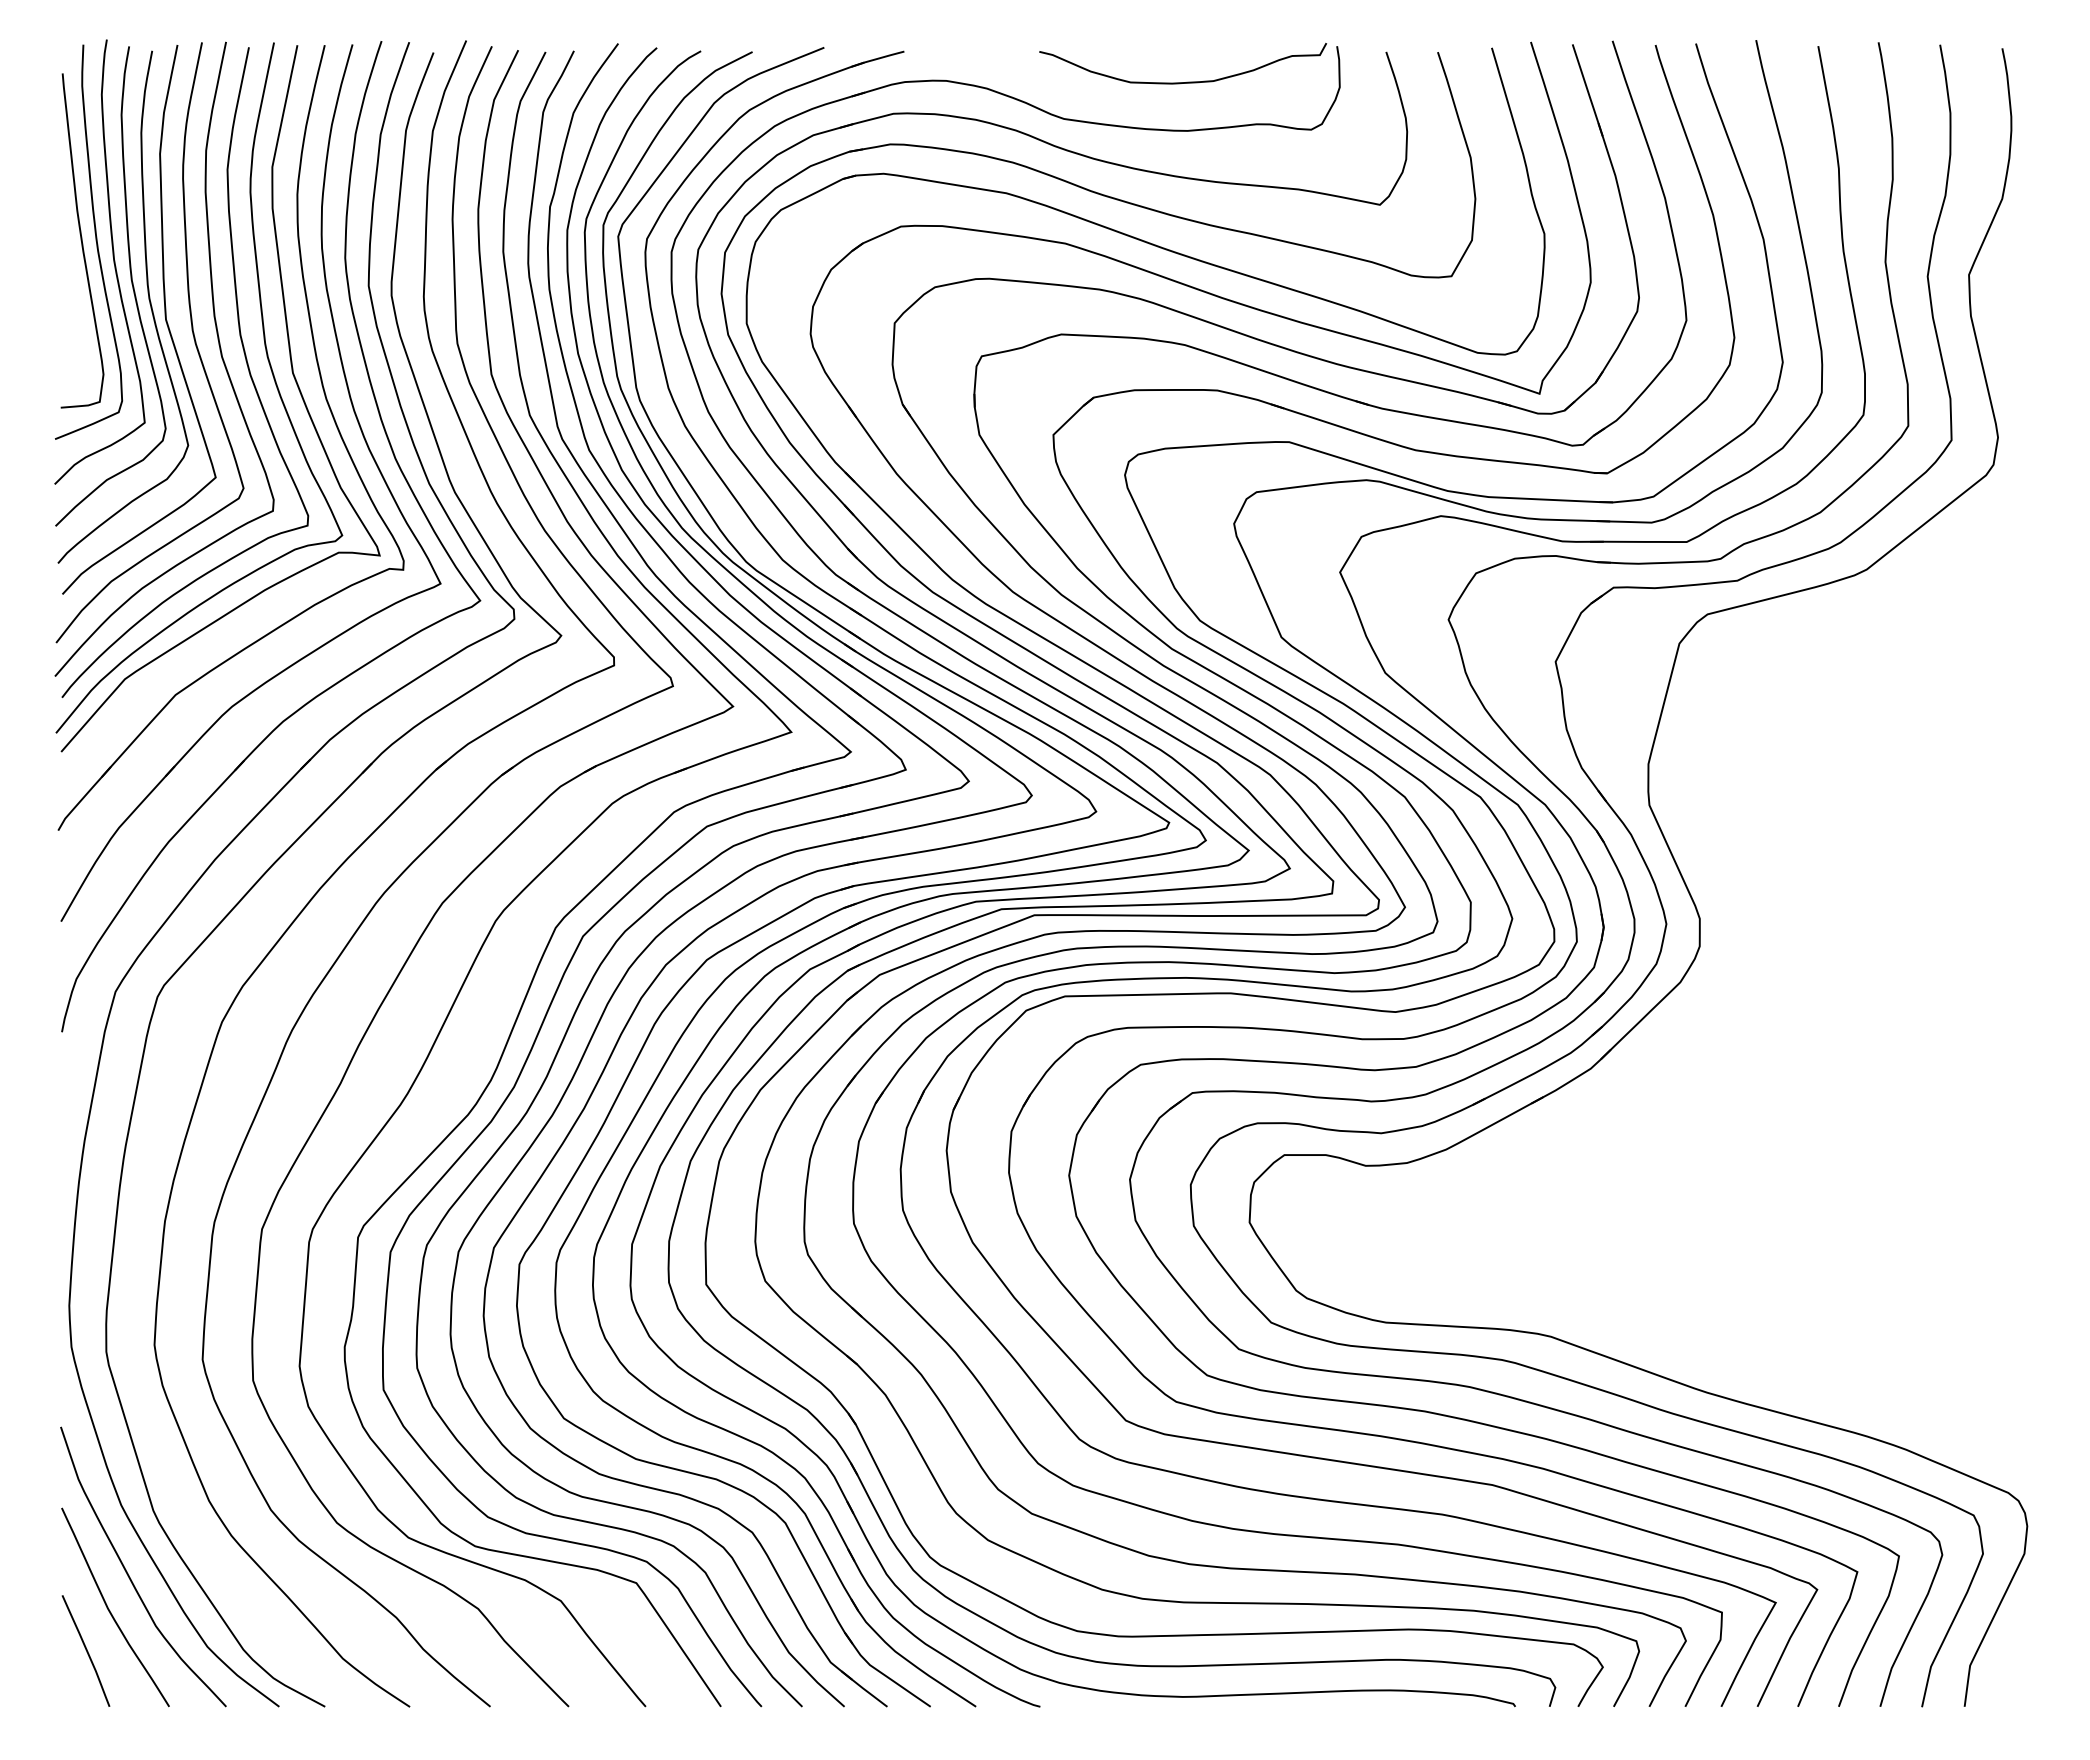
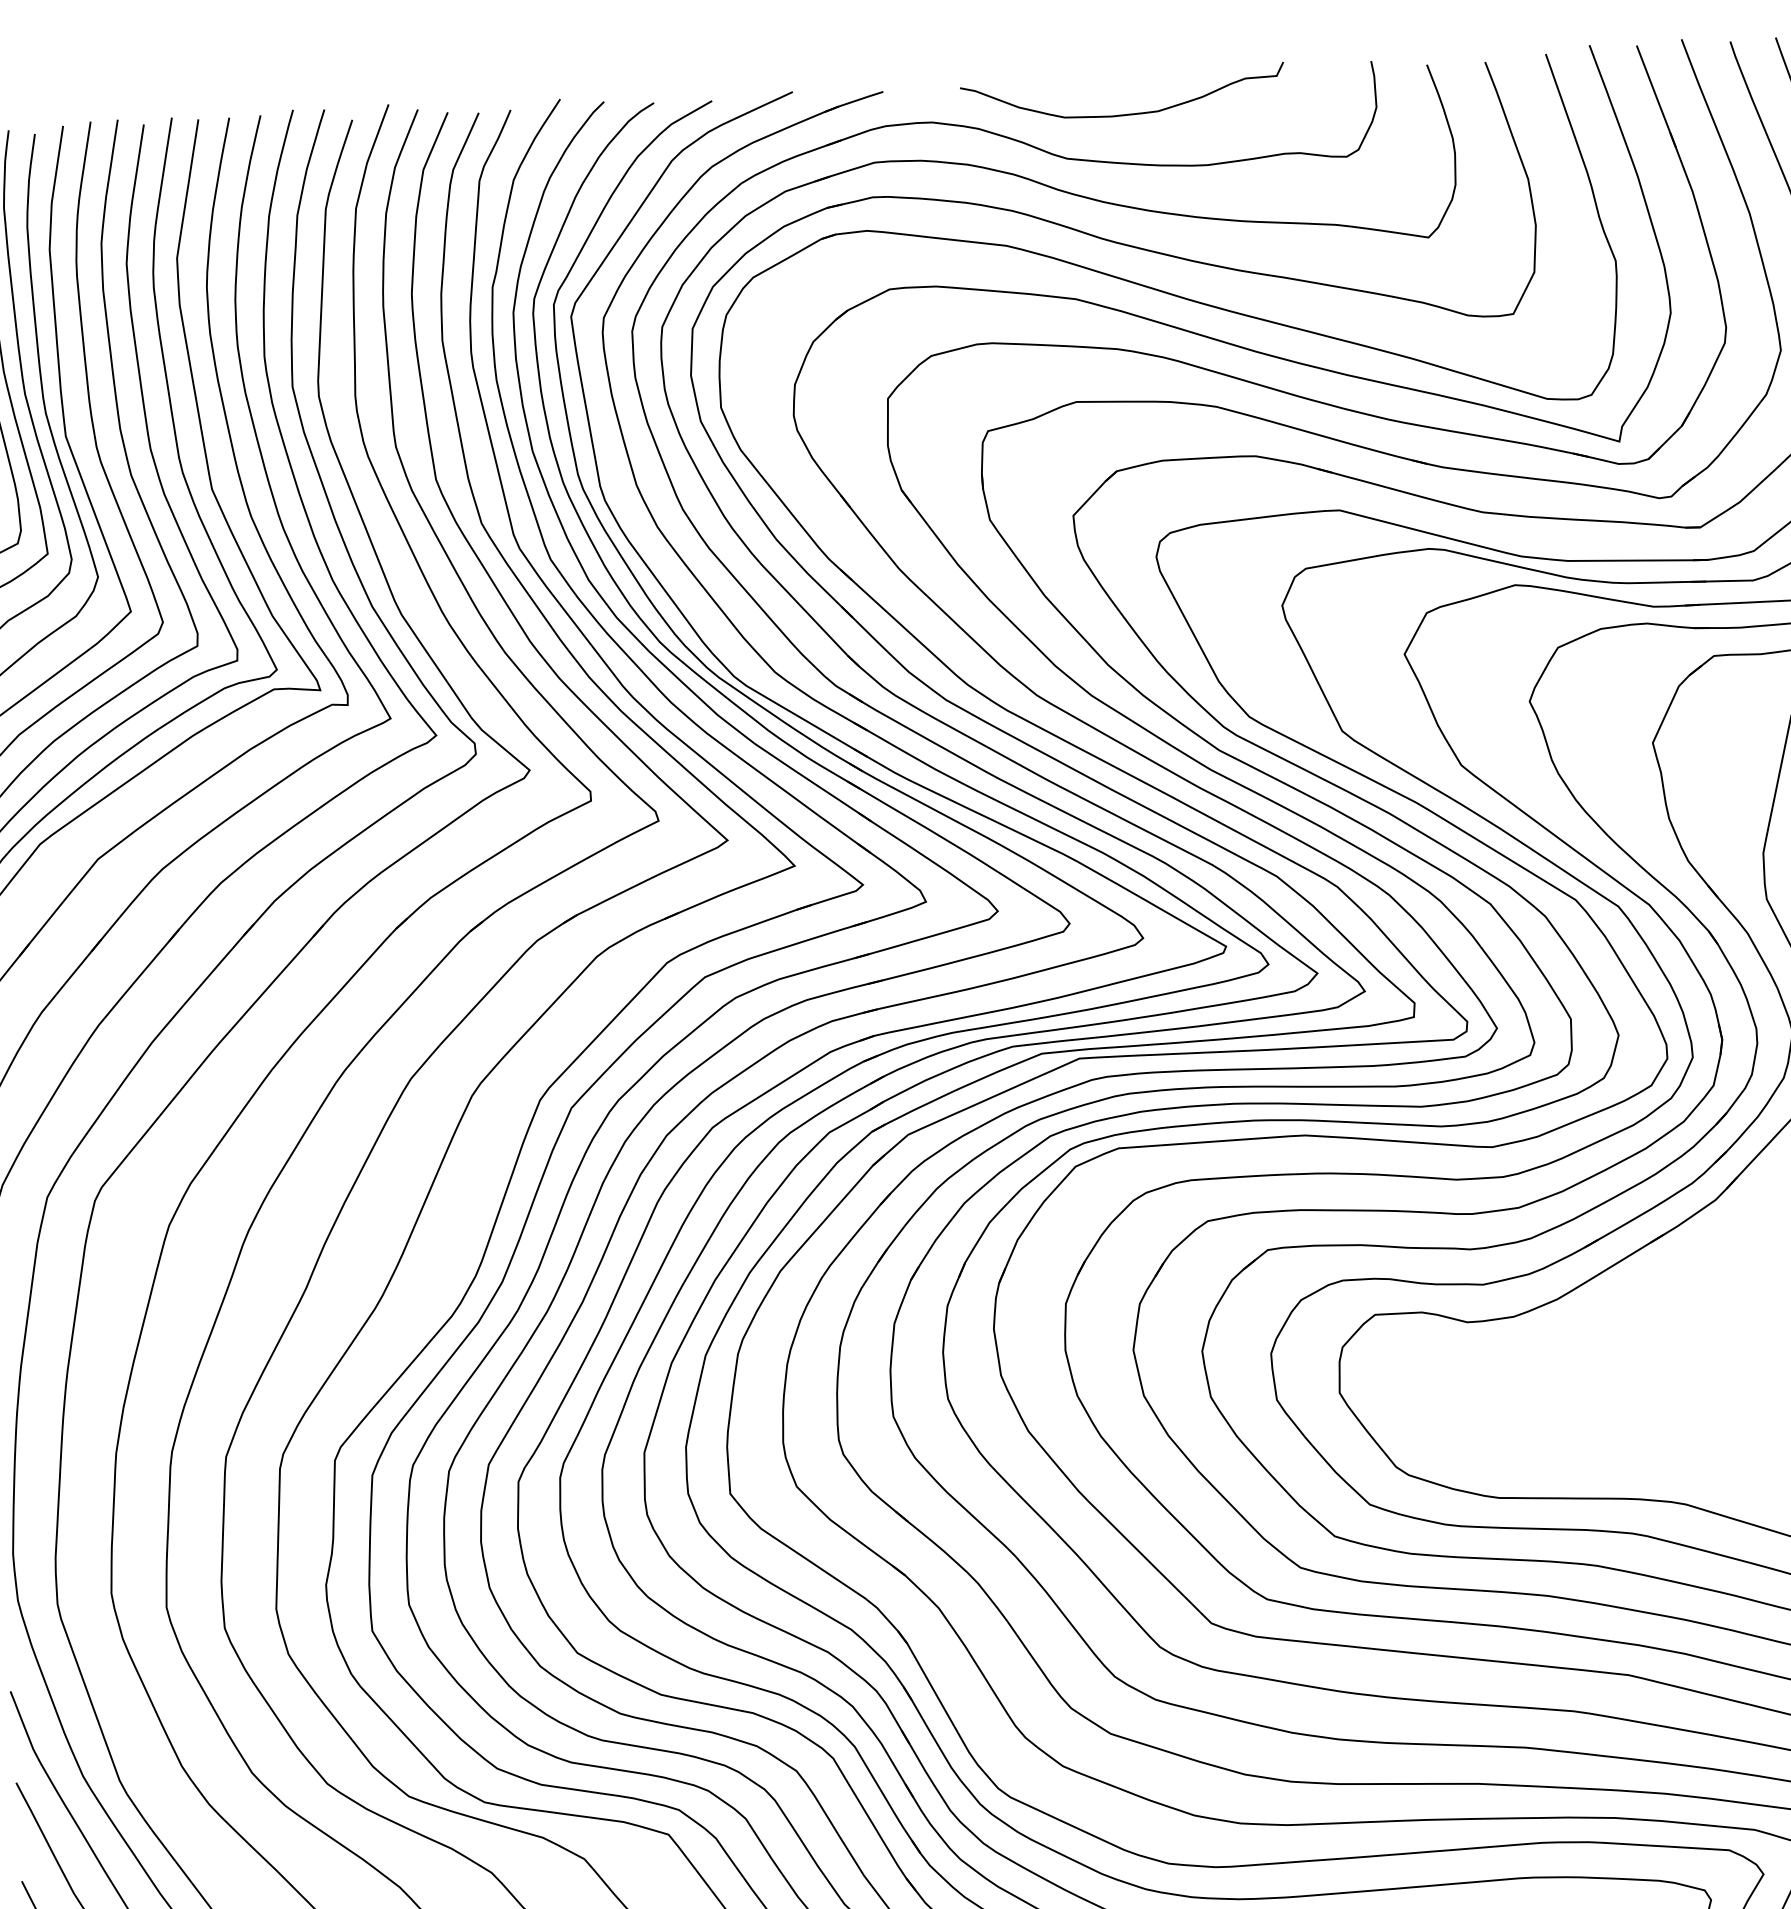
curve: (1187, 81) -> (1128, 113), moved

